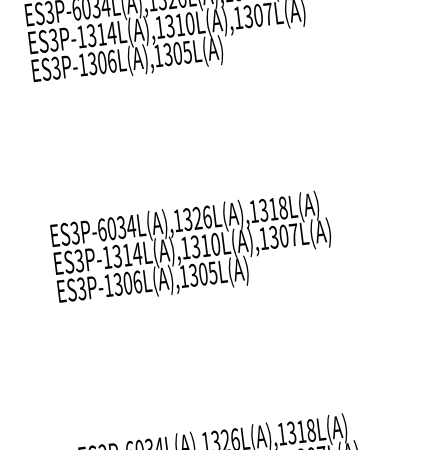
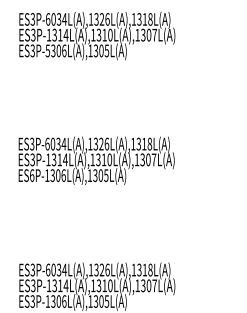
text: (82, 64) -> (47, 50), ES3P-1306L(A),1305L(A) -> ES3P-5306L(A),1305L(A)
text: (80, 288) -> (31, 175), ES3P-1306L(A),1305L(A) -> ES6P-1306L(A),1305L(A)

